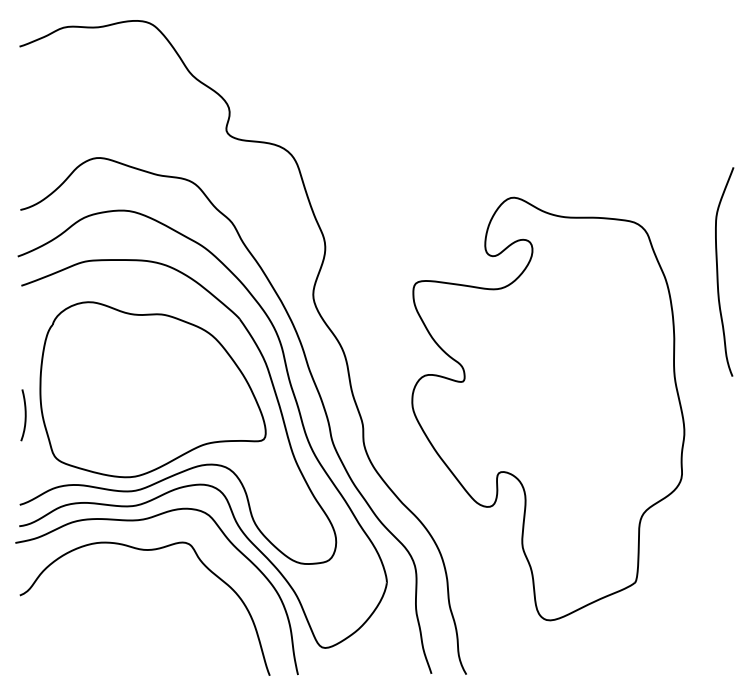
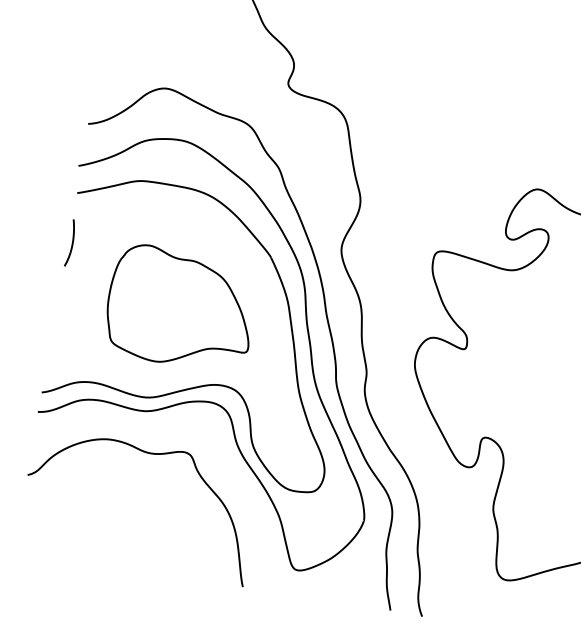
part: (152, 389) -> (180, 308), size x0.7
curve: (24, 415) -> (71, 243), moved
curve: (144, 520) -> (152, 426), removed

